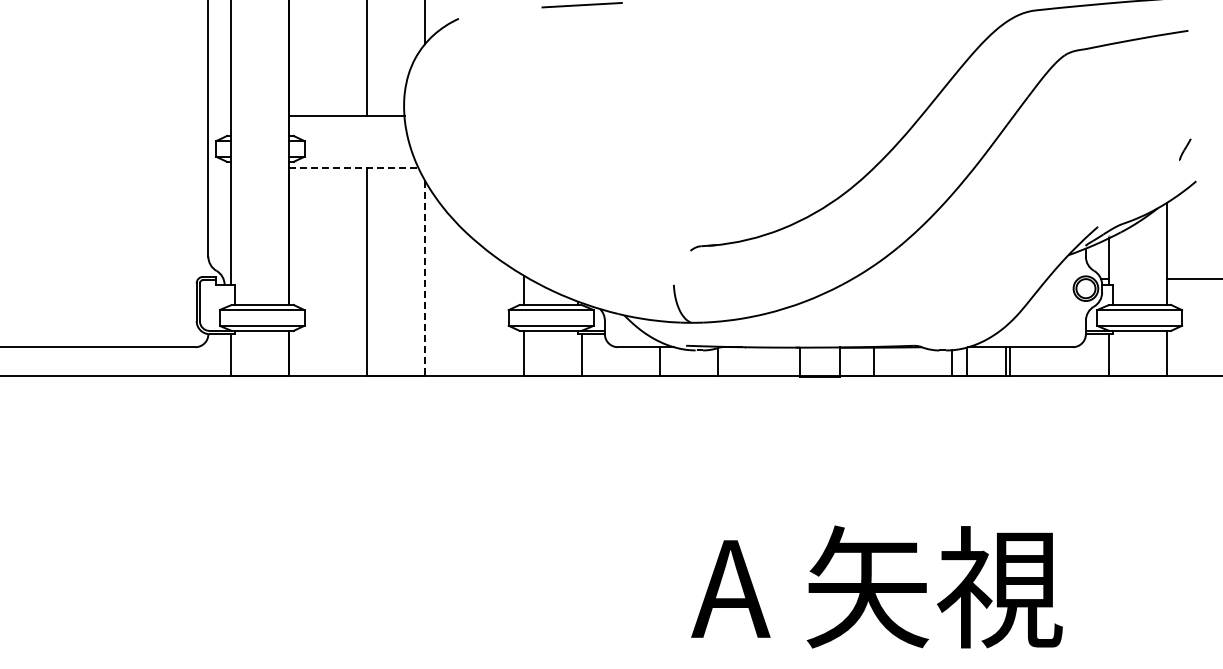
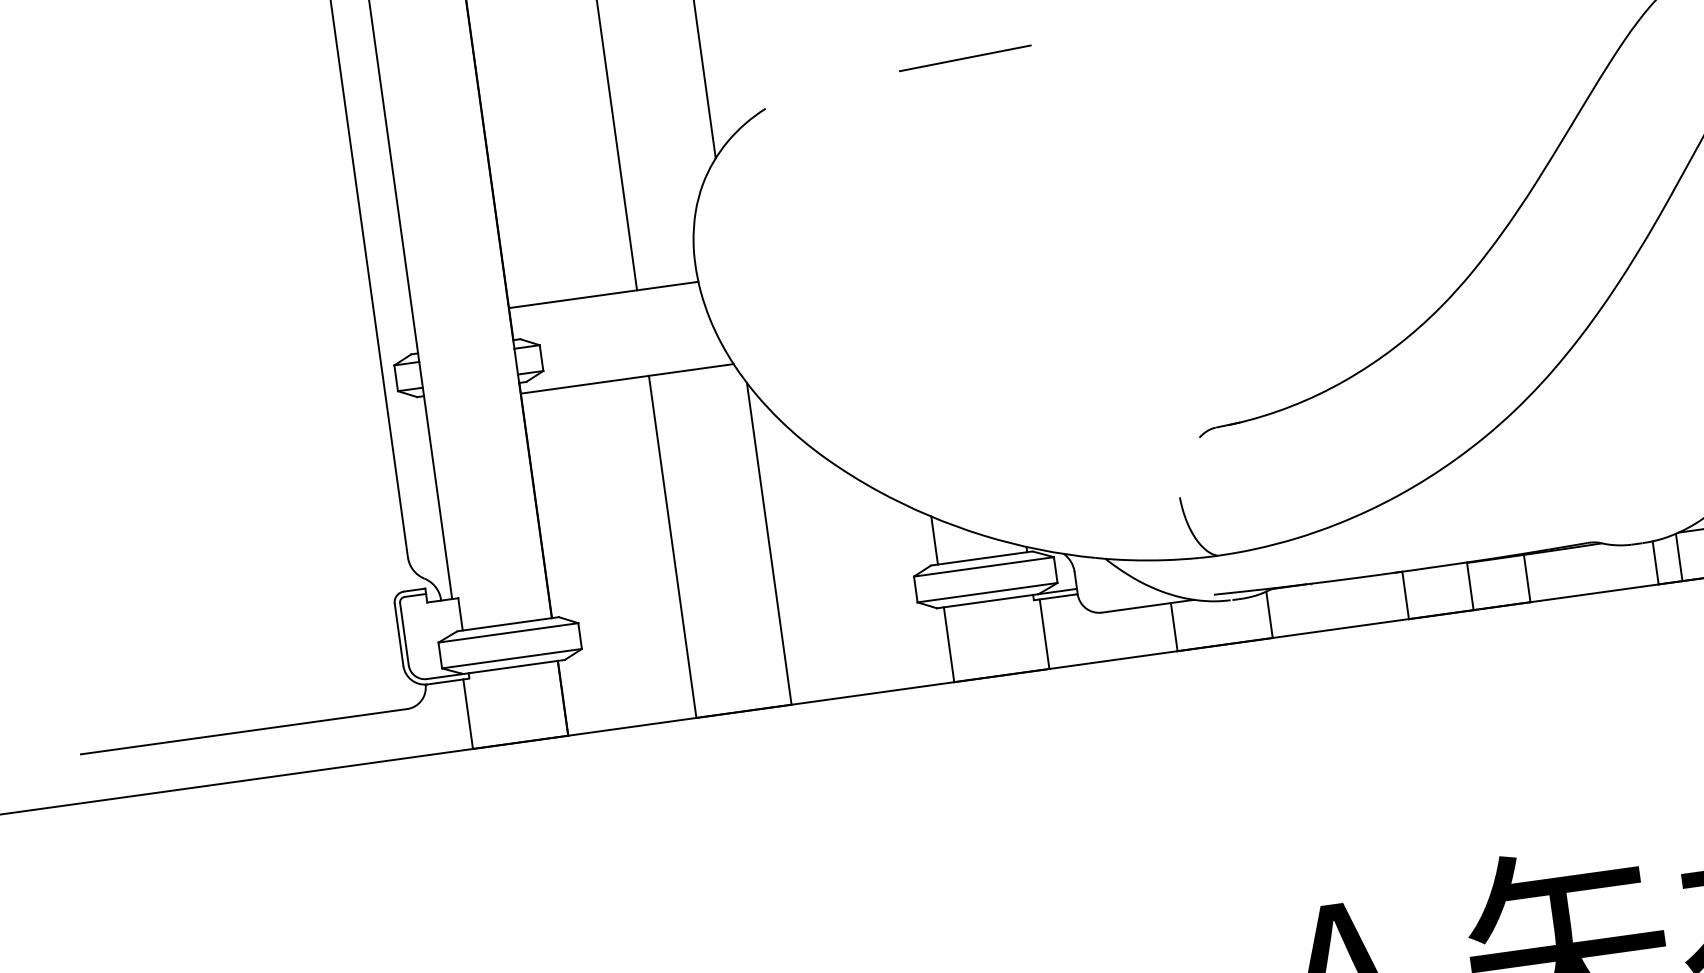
line: (354, 168) -> (628, 378), dashed -> solid
line: (425, 278) -> (769, 543), dashed -> solid

